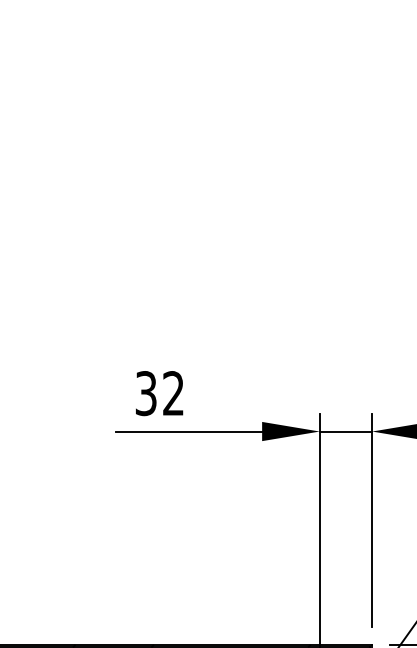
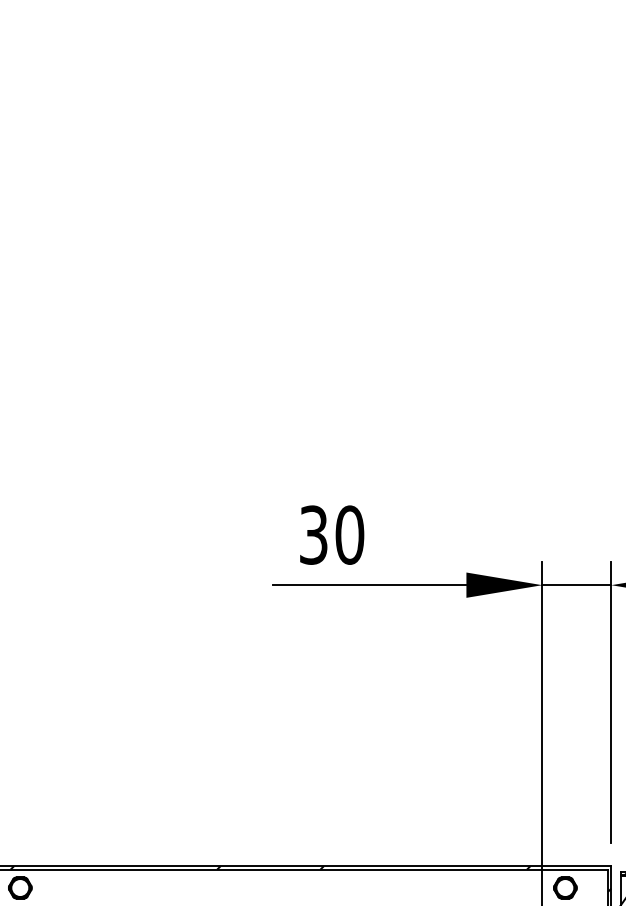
text: (173, 393) -> (349, 534), 32 -> 30

